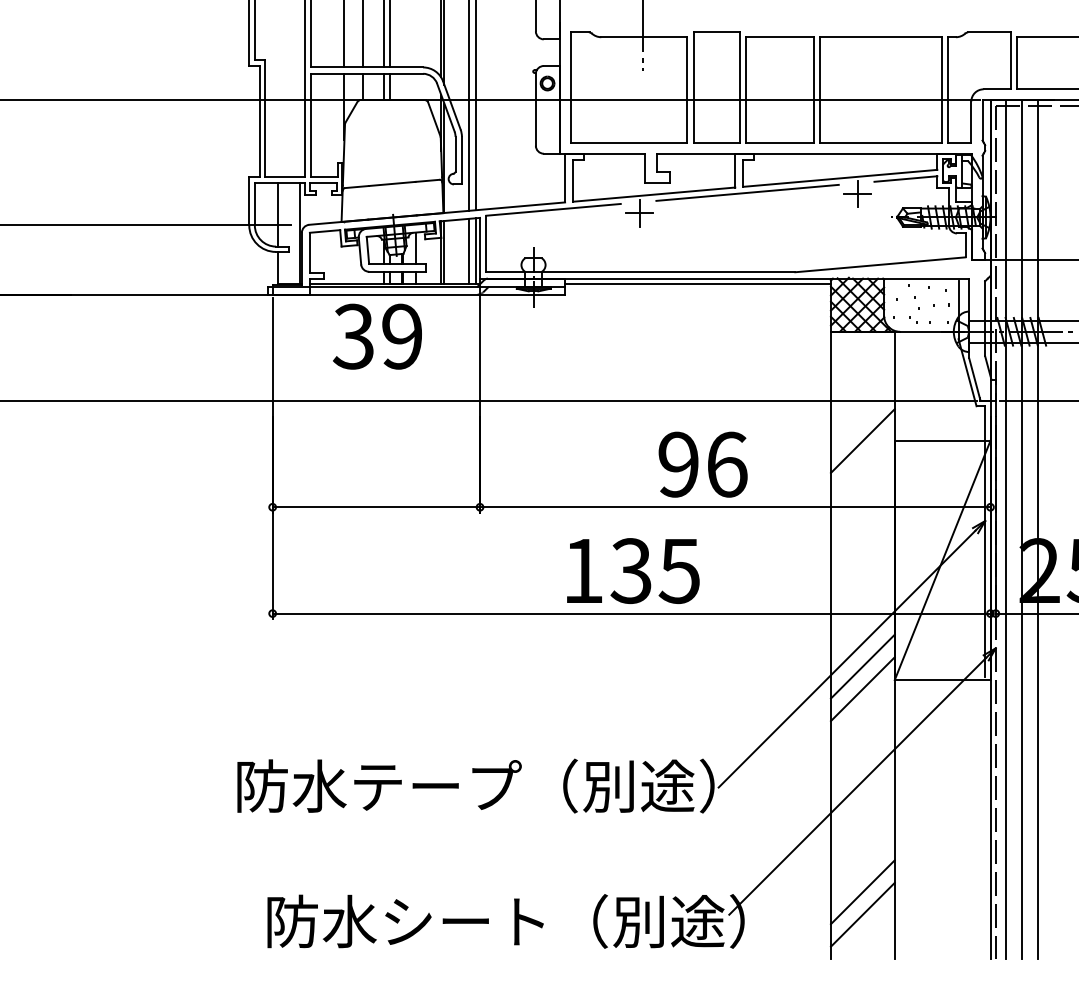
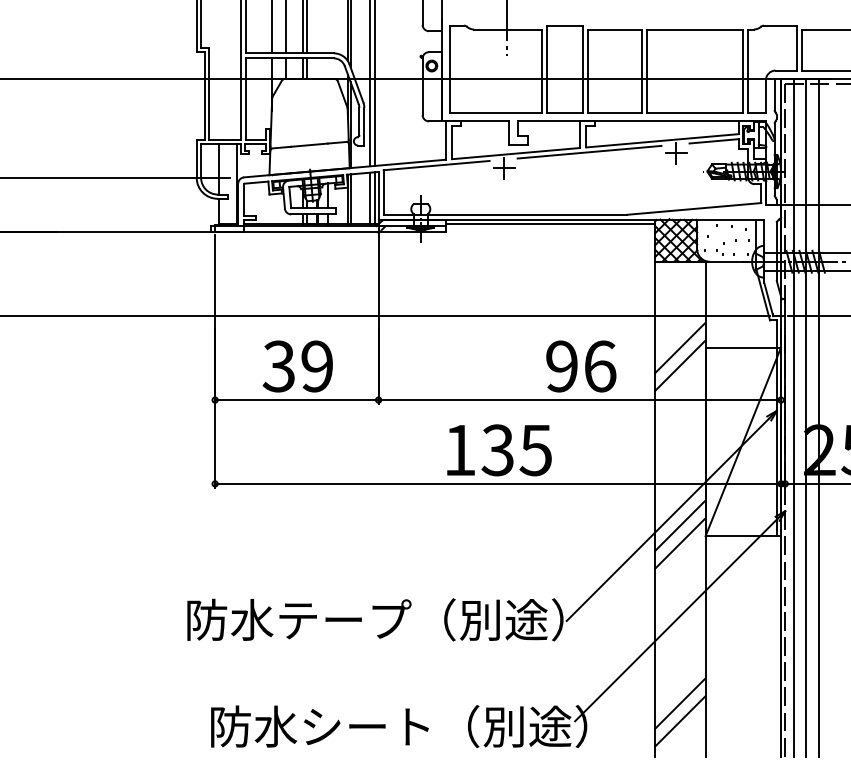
text: (377, 336) -> (297, 366), moved
line: (862, 463) -> (680, 365), added
text: (702, 464) -> (580, 366), moved

